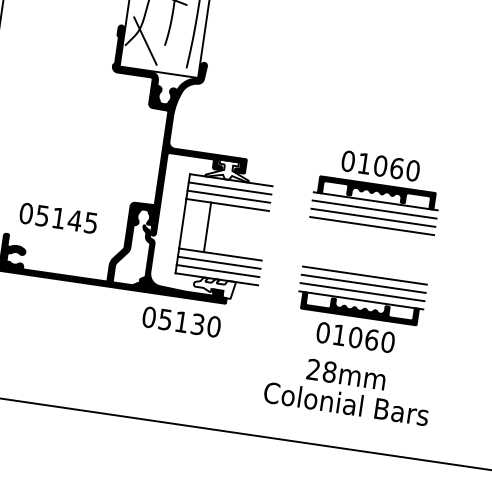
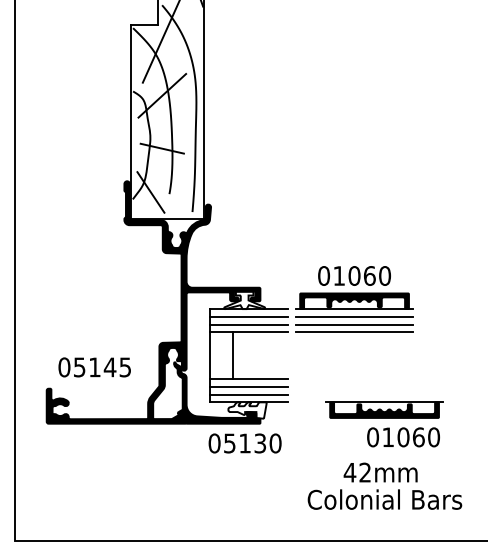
part: (377, 191) -> (354, 299), moved
line: (364, 276) -> (384, 379), removed
line: (363, 283) -> (384, 386), removed
line: (362, 292) -> (384, 394), removed
text: (181, 322) -> (244, 443), moved
text: (355, 337) -> (403, 437), moved
text: (321, 370) -> (357, 472), 28mm -> 42mm

